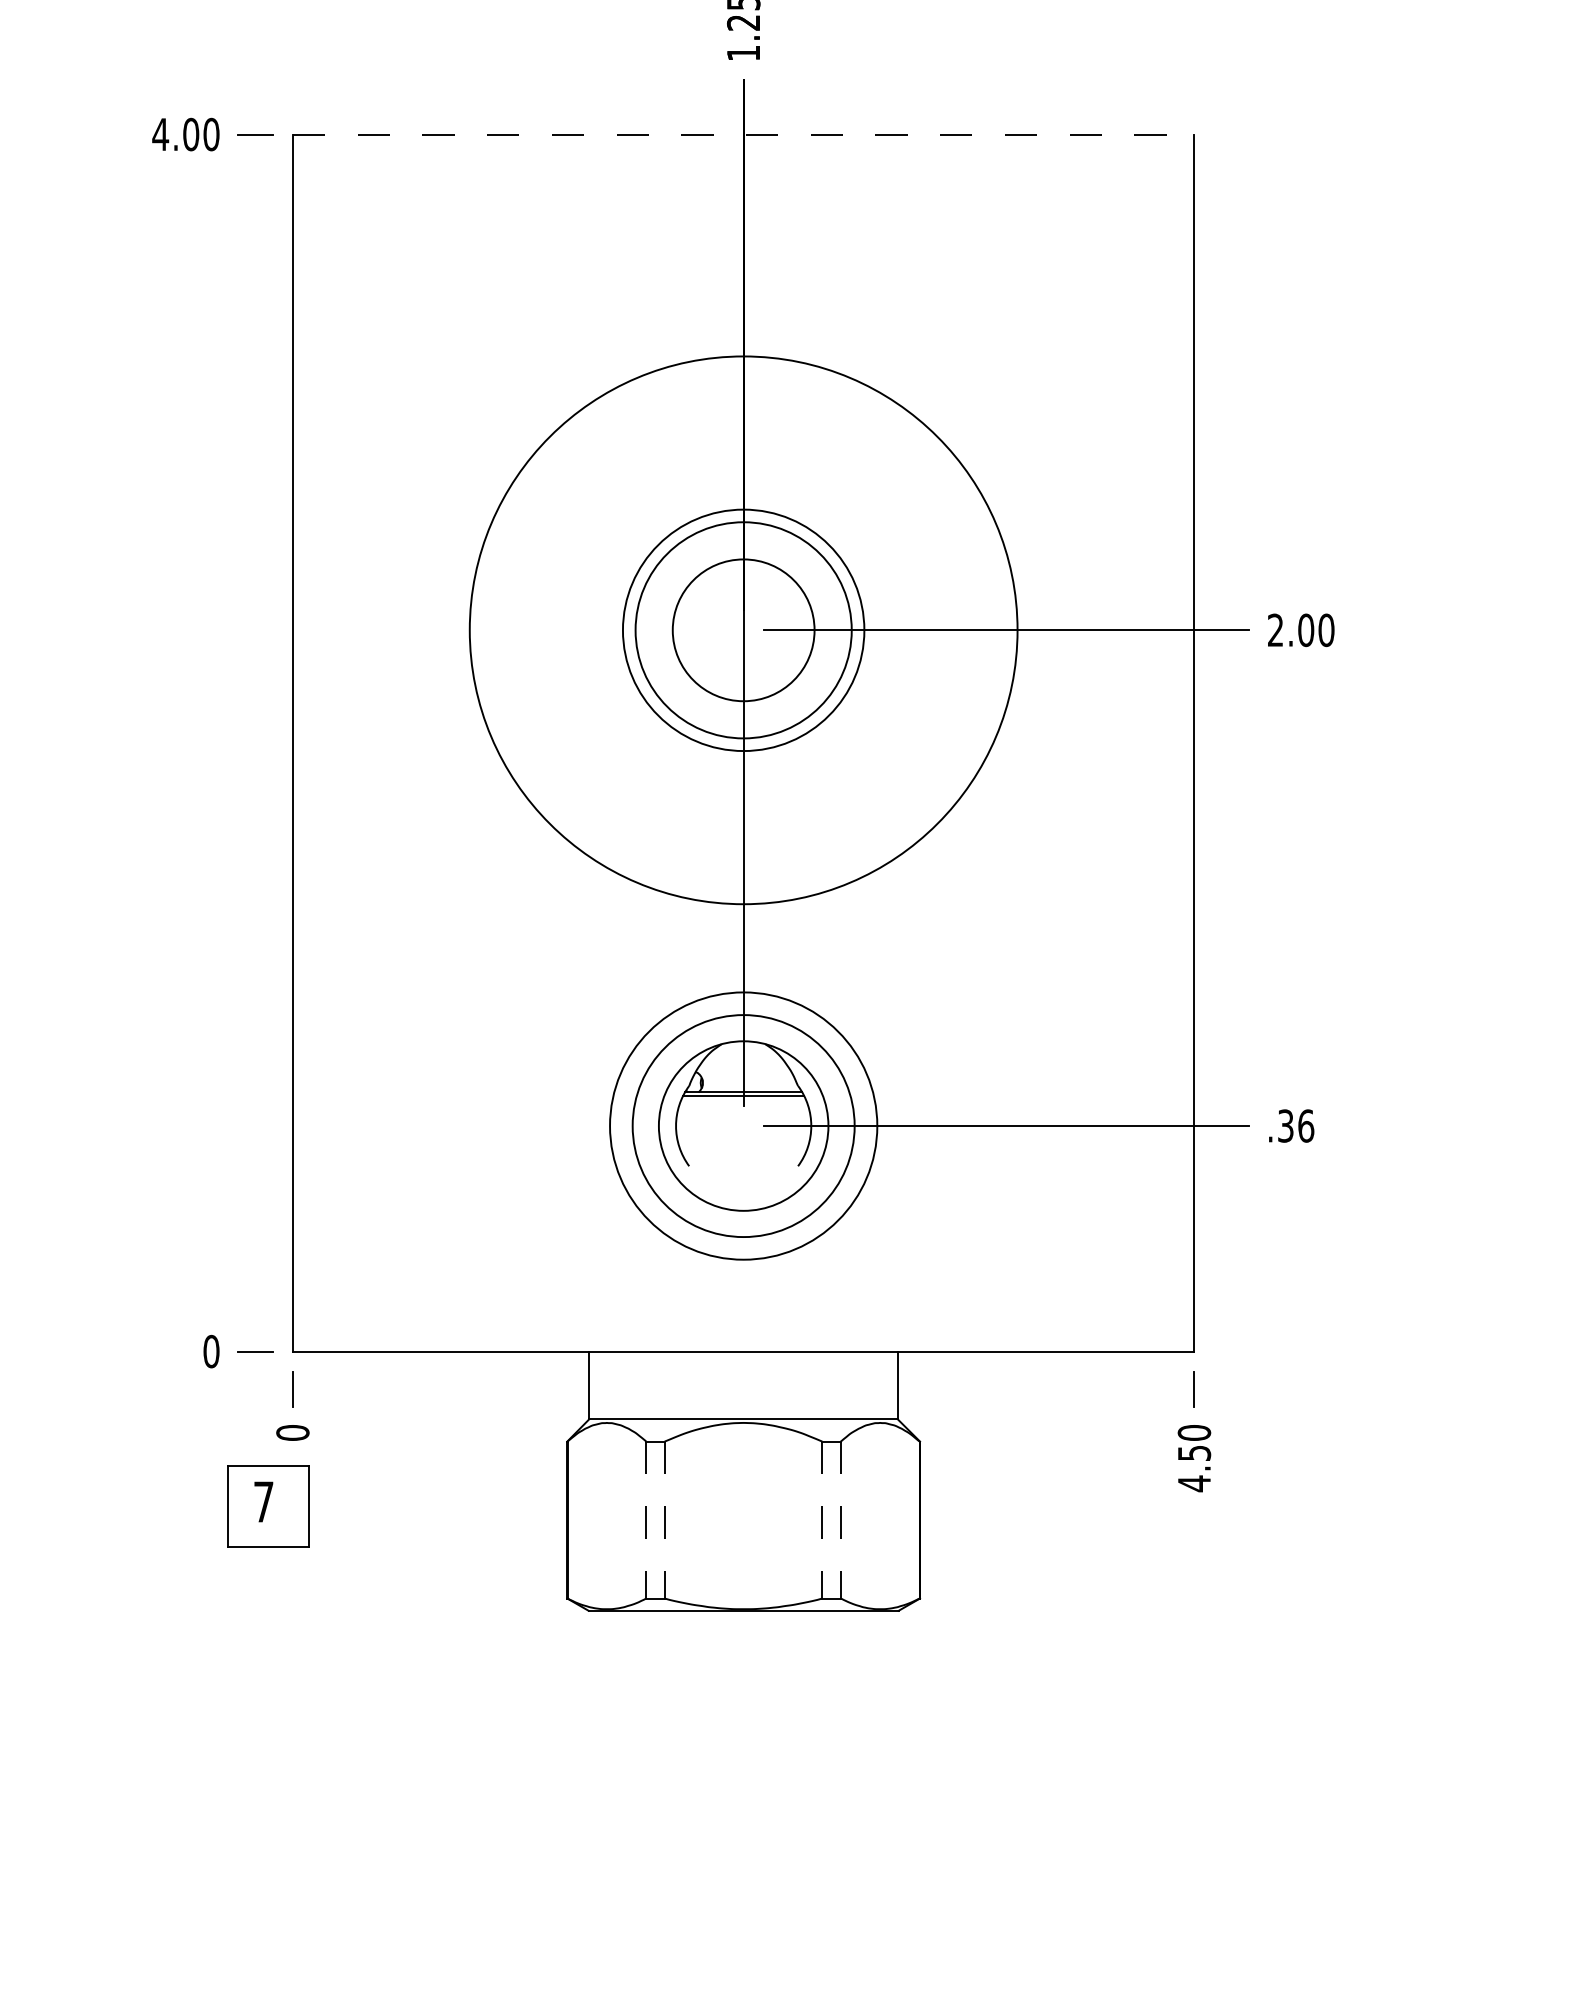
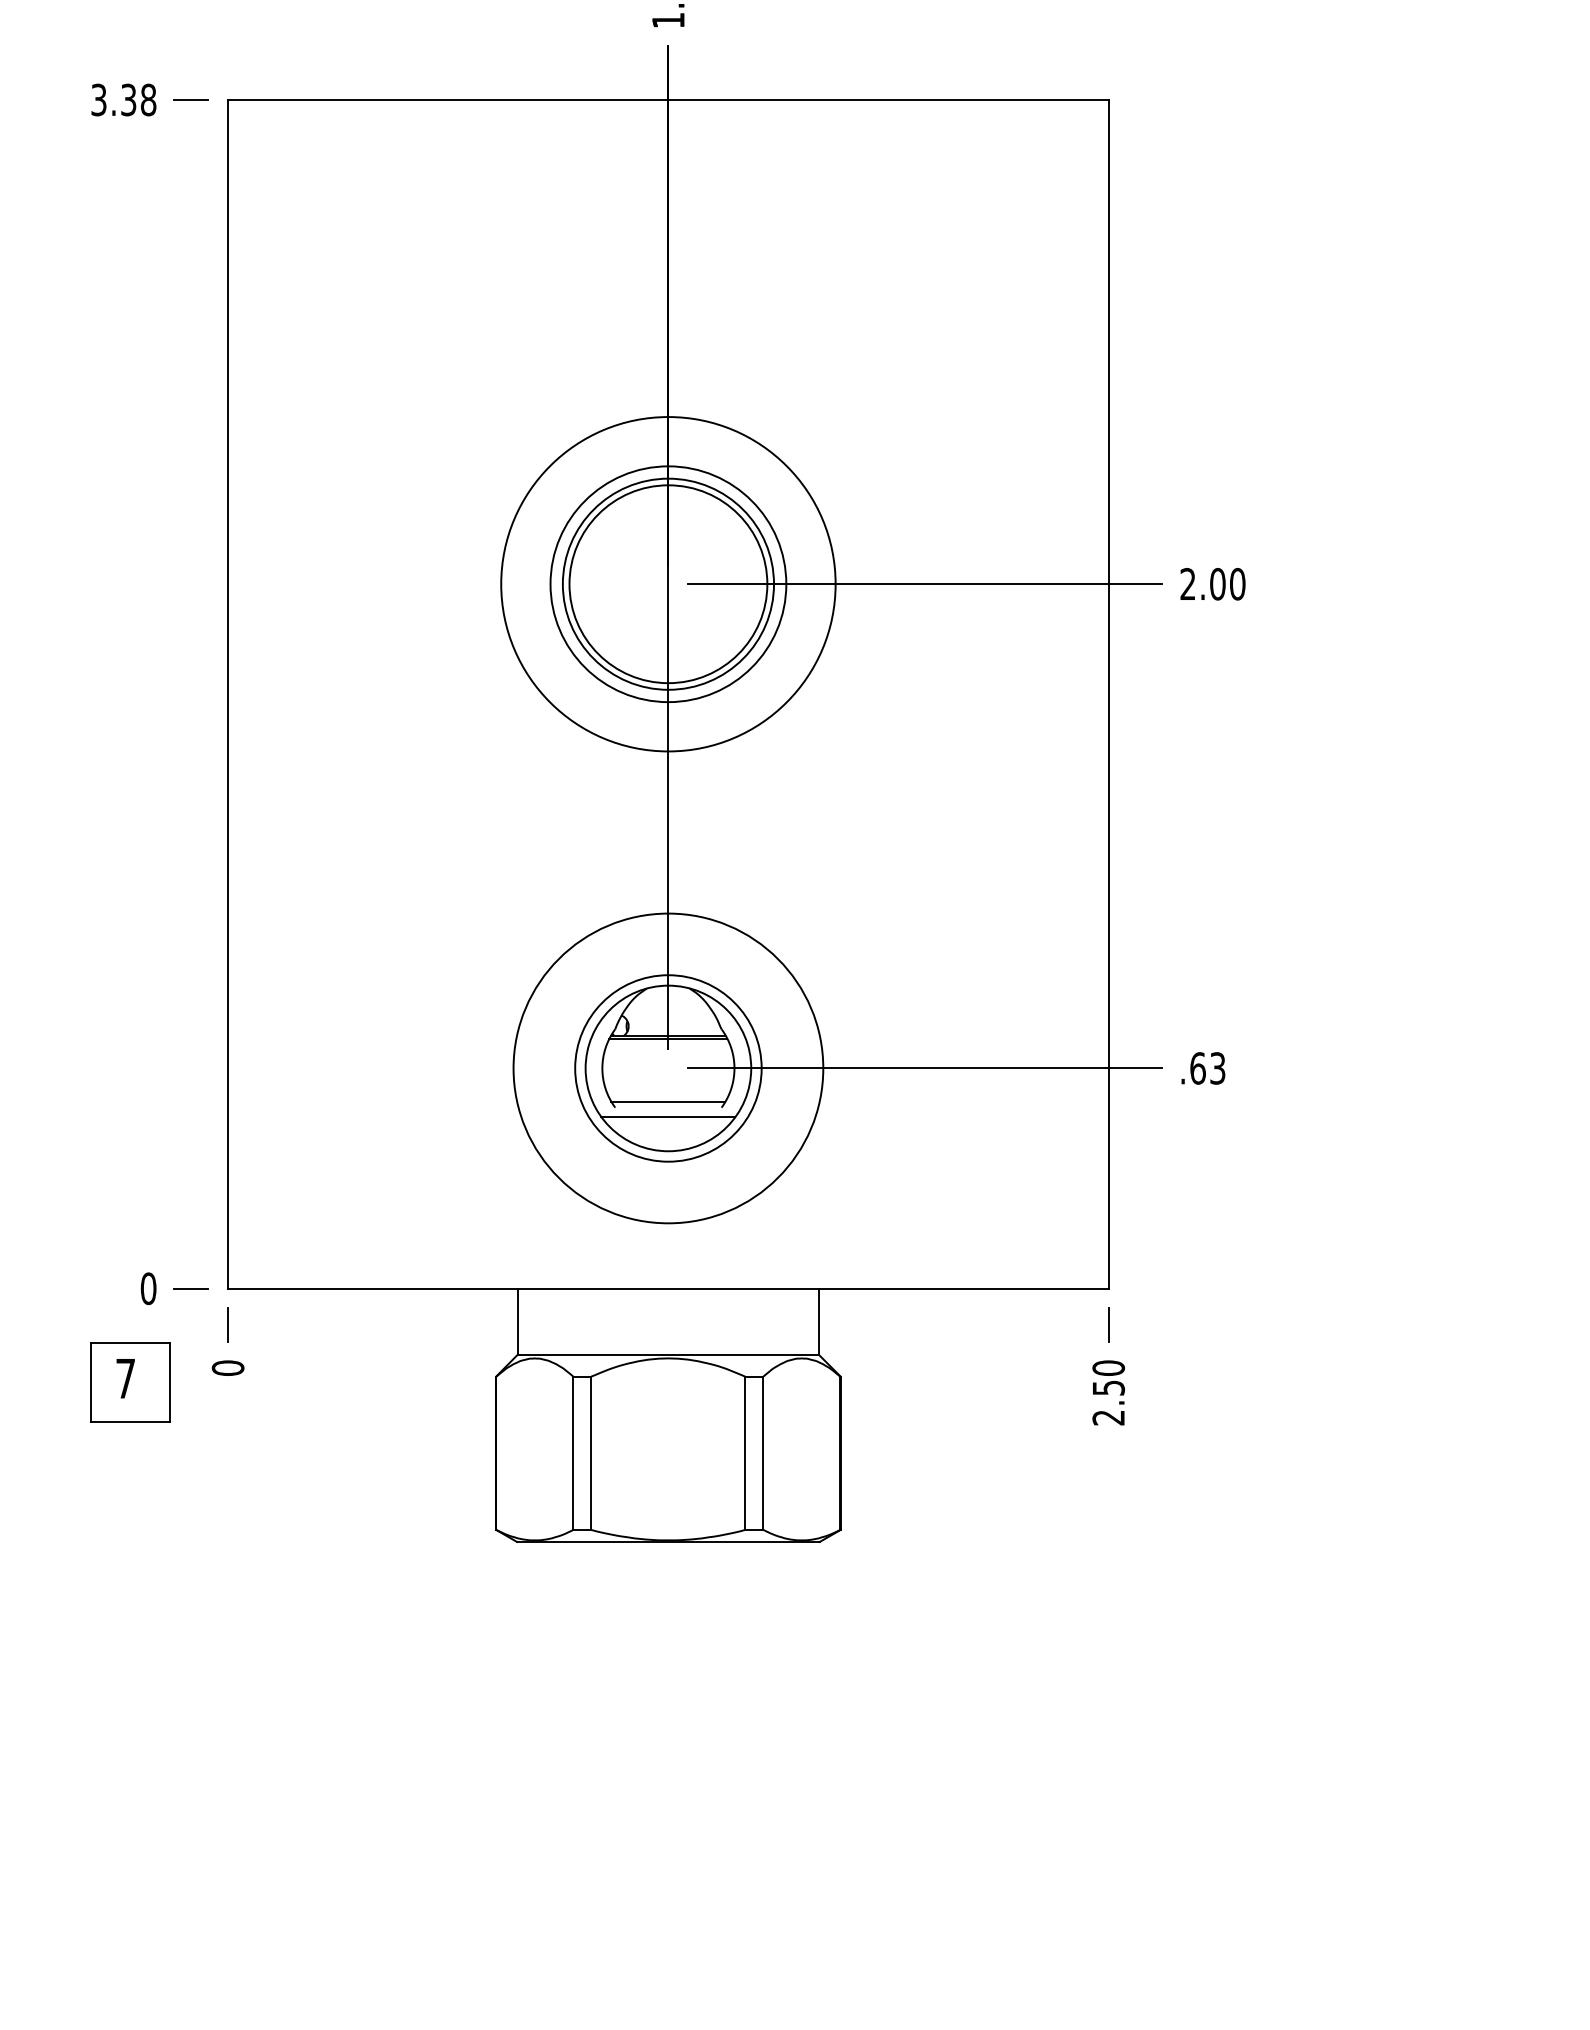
text: (185, 134) -> (123, 99), 4.00 -> 3.38
line: (743, 135) -> (668, 100), dashed -> solid
circle: (743, 630) -> (668, 584), size x0.62
circle: (743, 630) -> (668, 584), size x1.43
circle: (743, 1126) -> (668, 1068), size x0.71
circle: (743, 1126) -> (668, 1068), size x1.43
text: (1295, 1126) -> (1207, 1068), .36 -> .63
line: (743, 1159) -> (668, 1101), added
line: (743, 1176) -> (668, 1117), added
text: (1194, 1483) -> (1108, 1417), 4.50 -> 2.50
part: (268, 1505) -> (130, 1382), moved
line: (646, 1520) -> (573, 1453), dashed -> solid
line: (664, 1520) -> (591, 1453), dashed -> solid
line: (822, 1520) -> (745, 1453), dashed -> solid
line: (841, 1520) -> (763, 1453), dashed -> solid

